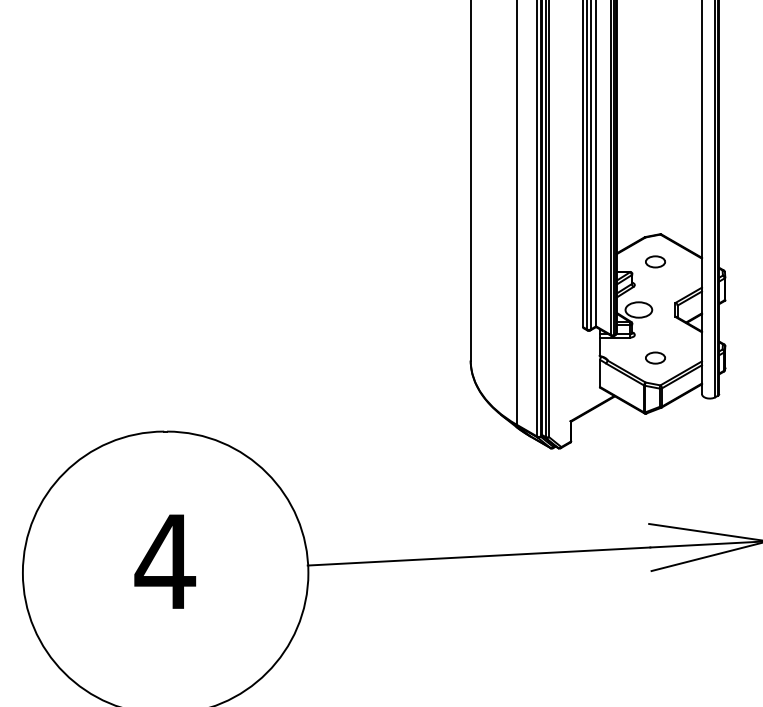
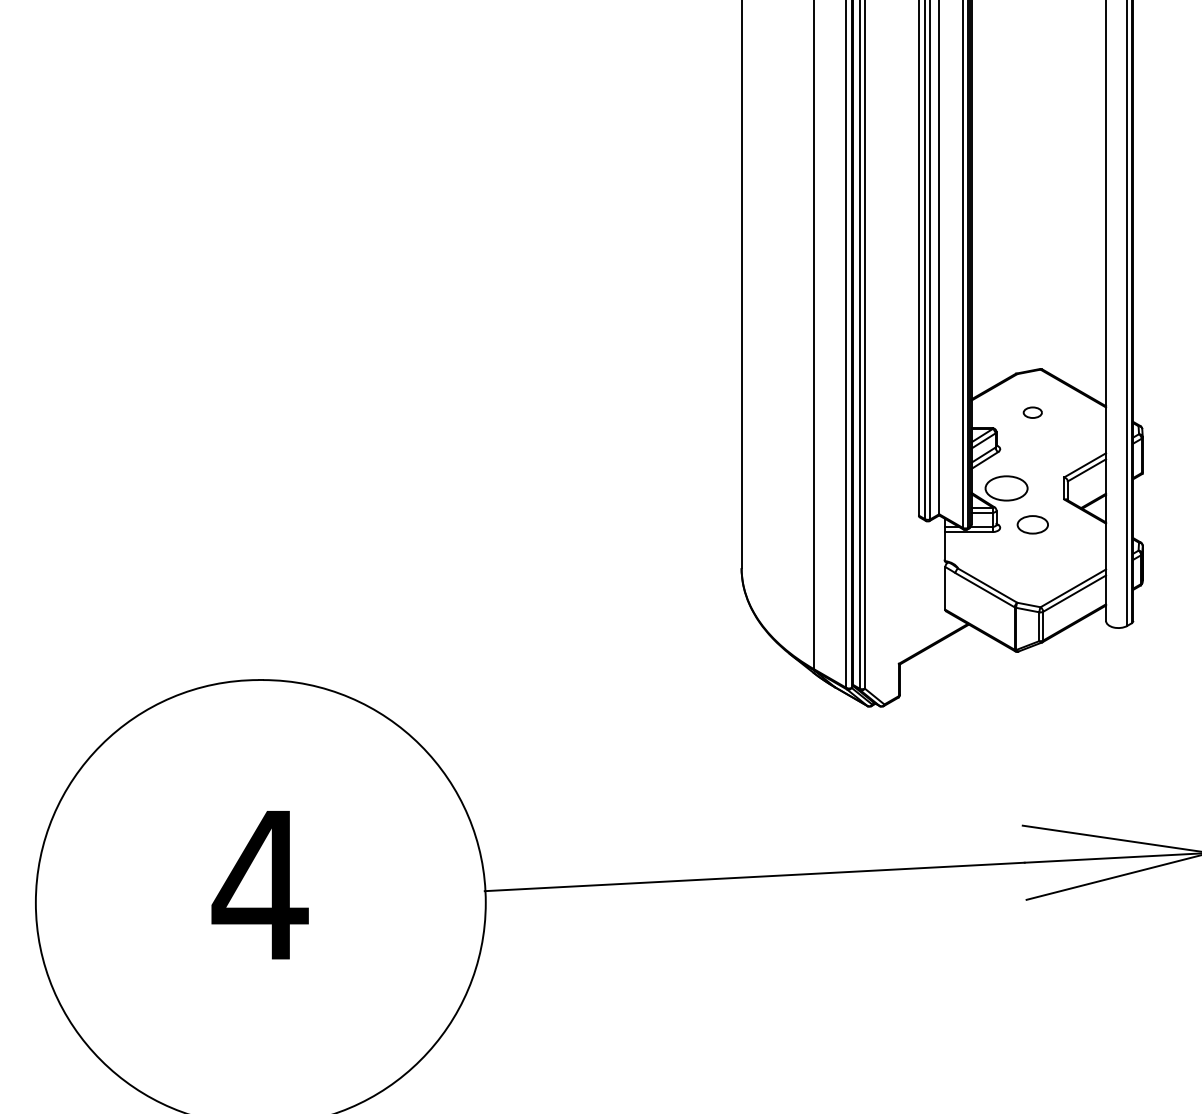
part: (655, 261) -> (1032, 412), size x0.6
part: (655, 357) -> (1032, 523), moved

